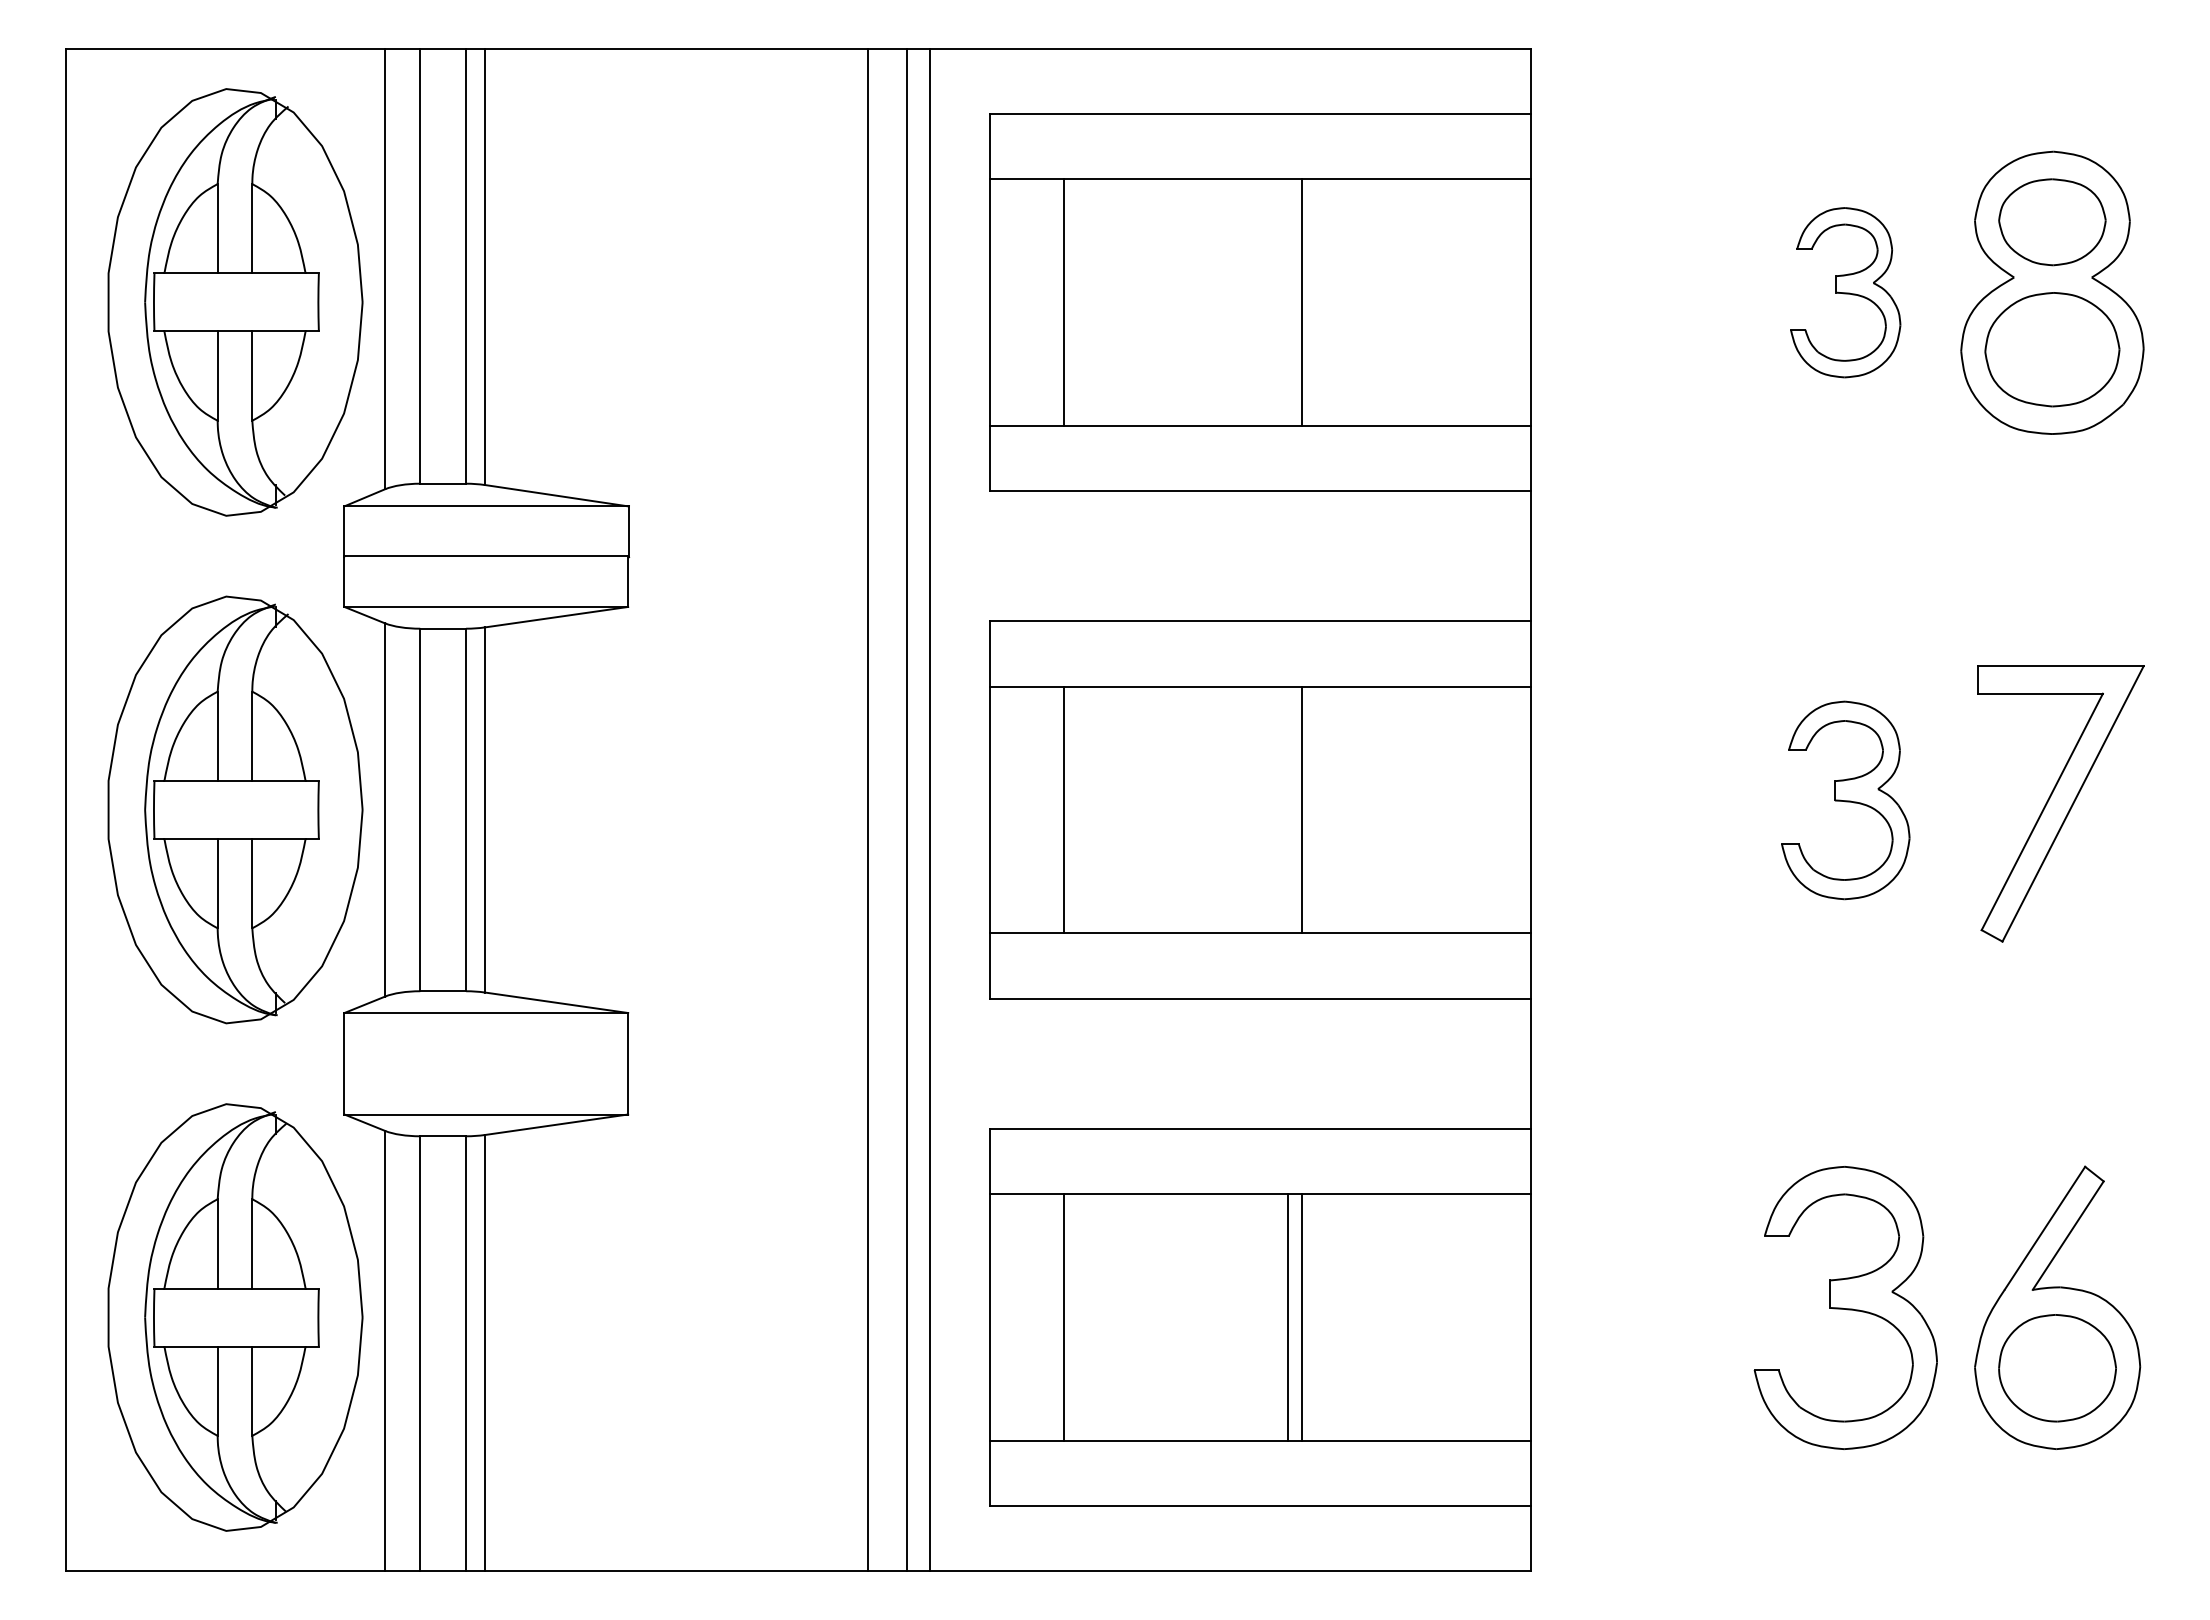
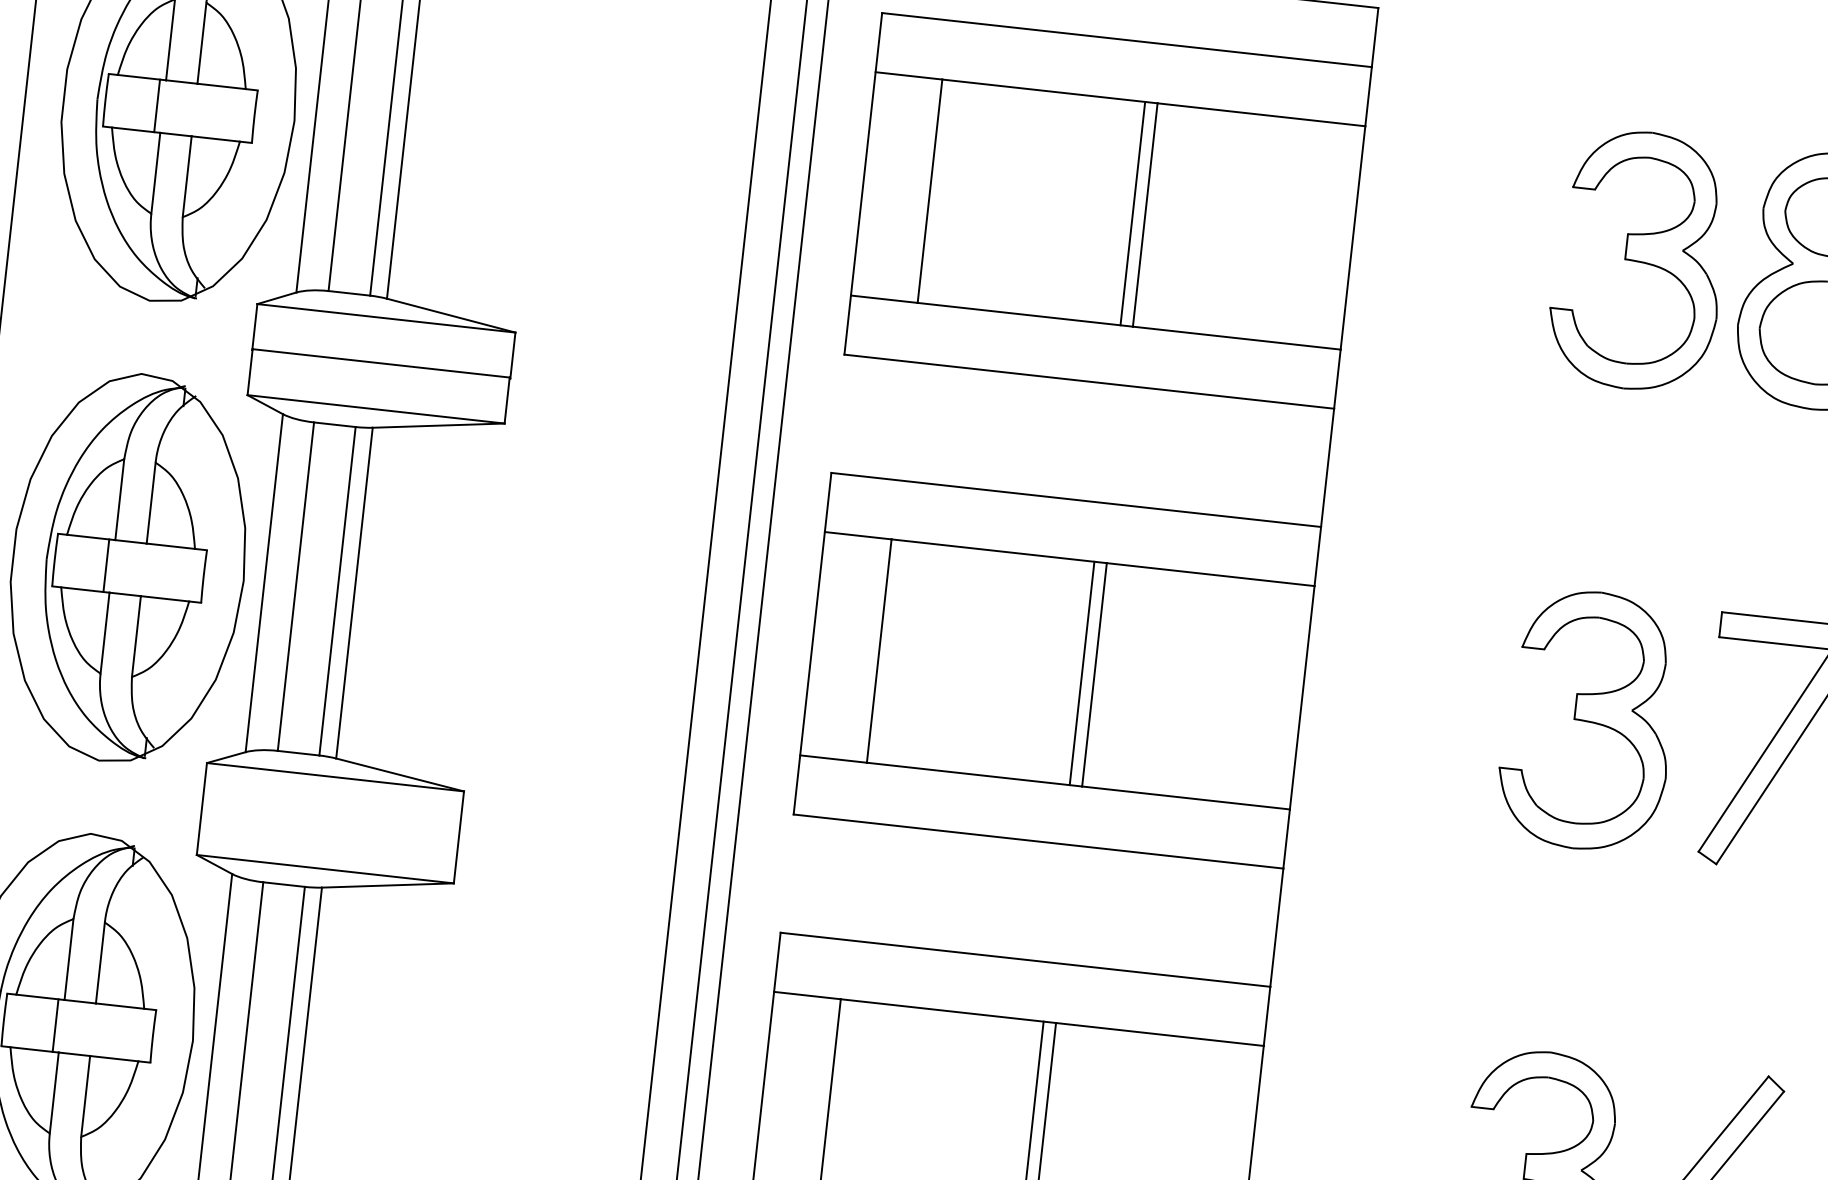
part: (1845, 292) -> (1638, 260), size x1.67
line: (210, 302) -> (156, 105), added
line: (1287, 302) -> (1132, 213), added
part: (1845, 800) -> (1588, 720), size x1.43
line: (210, 809) -> (105, 565), added
line: (1287, 809) -> (1081, 672), added
line: (210, 1317) -> (55, 1025), added

